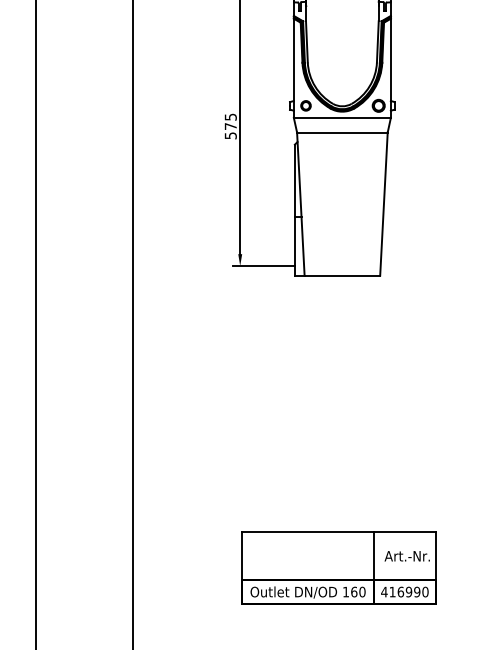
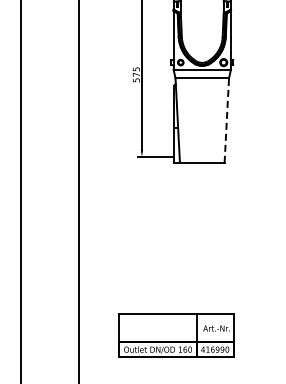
line: (383, 203) -> (226, 120), solid -> dashed
part: (339, 568) -> (176, 335), moved

